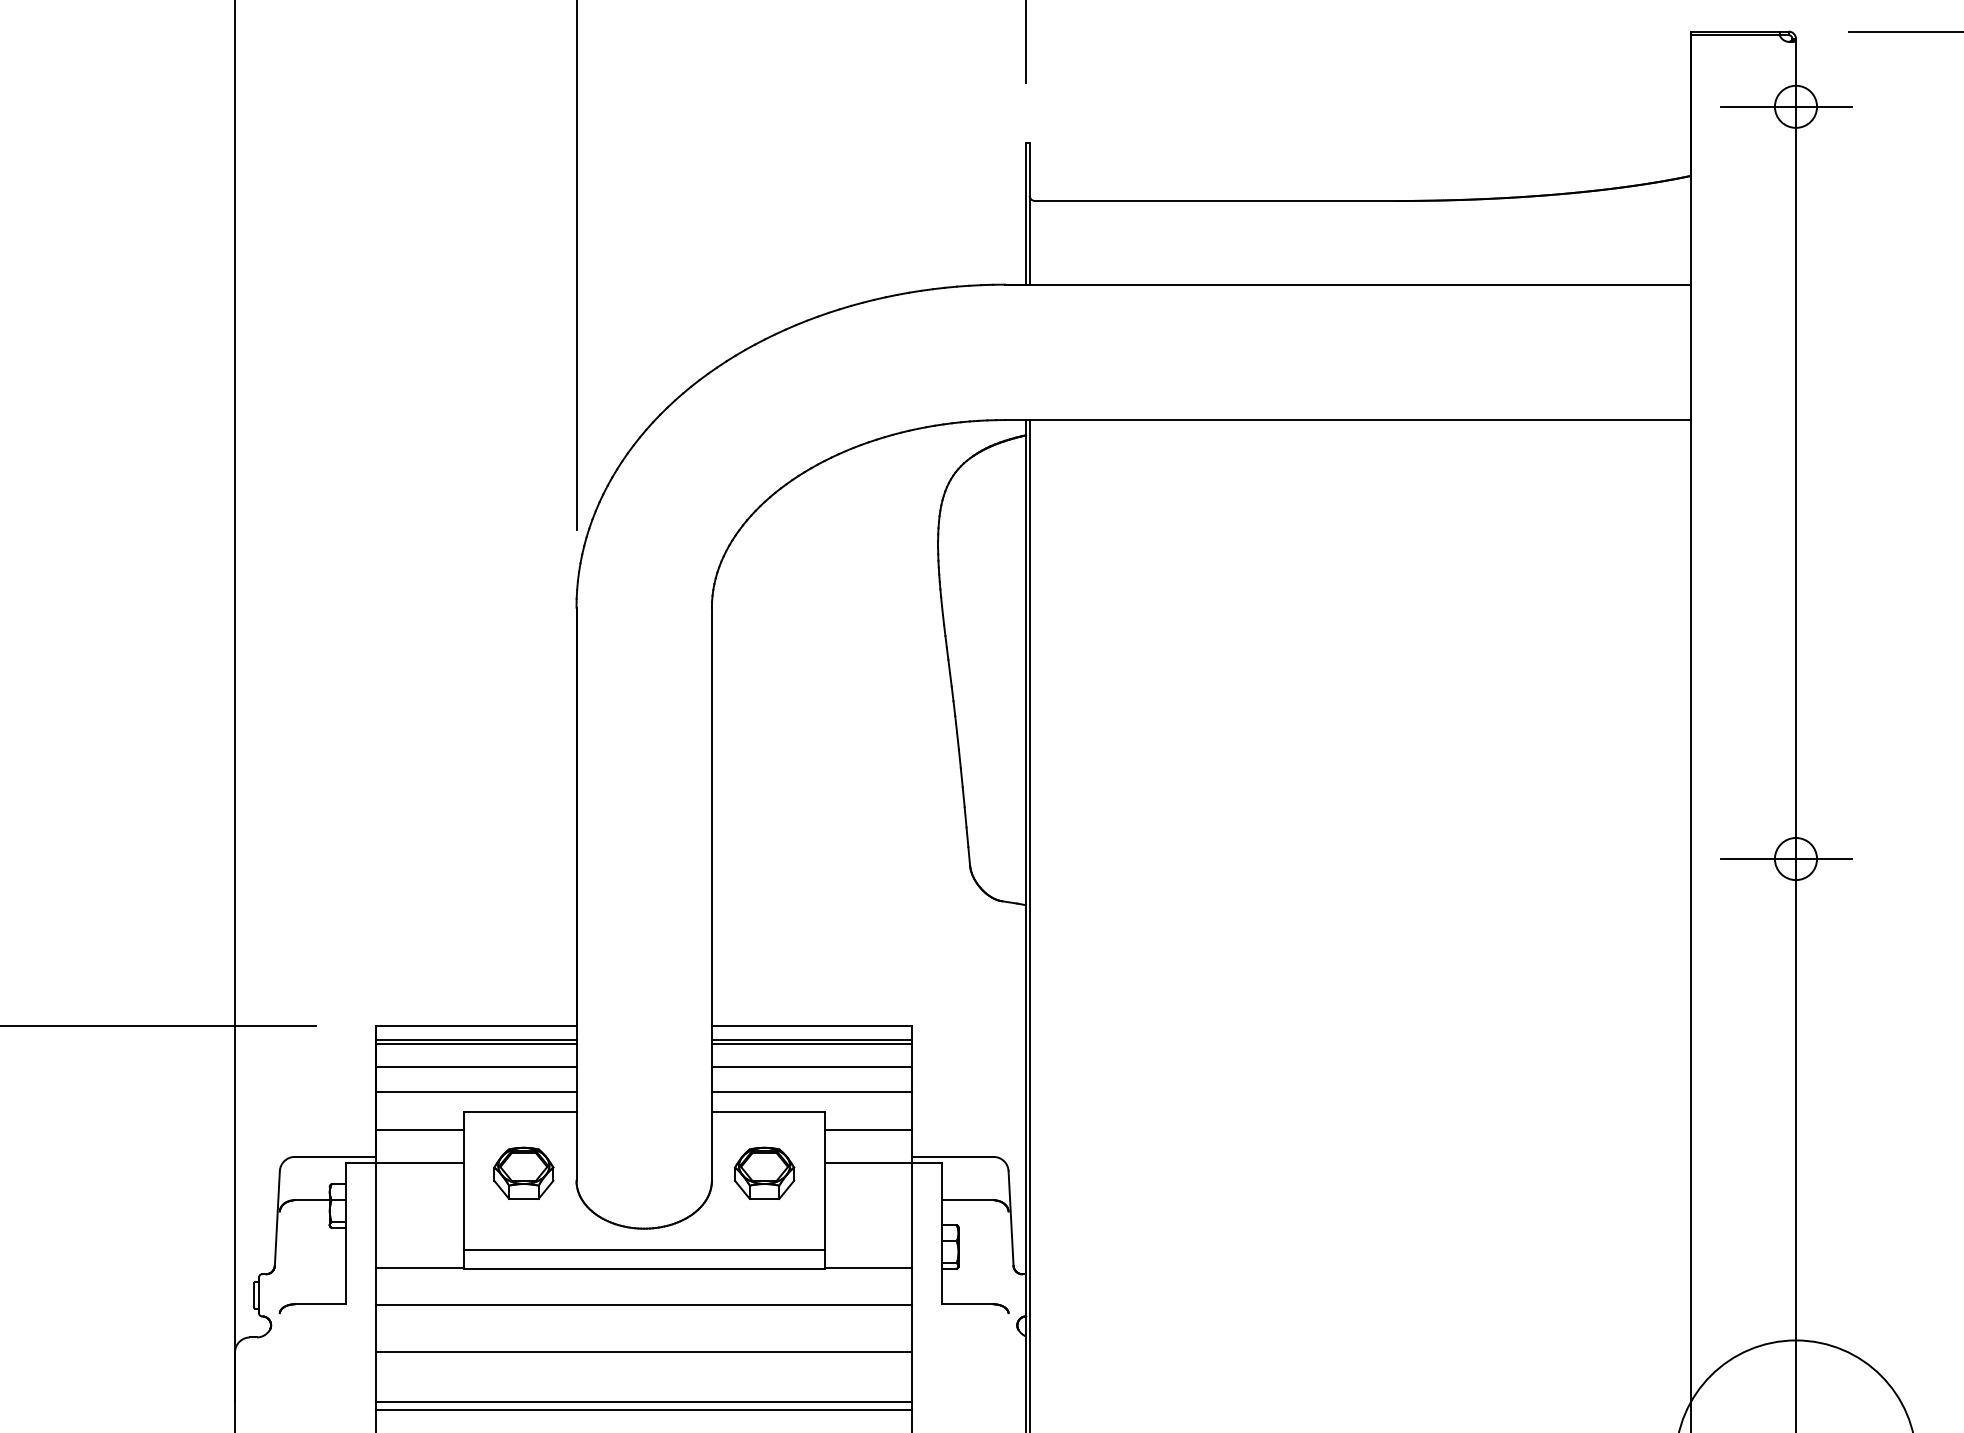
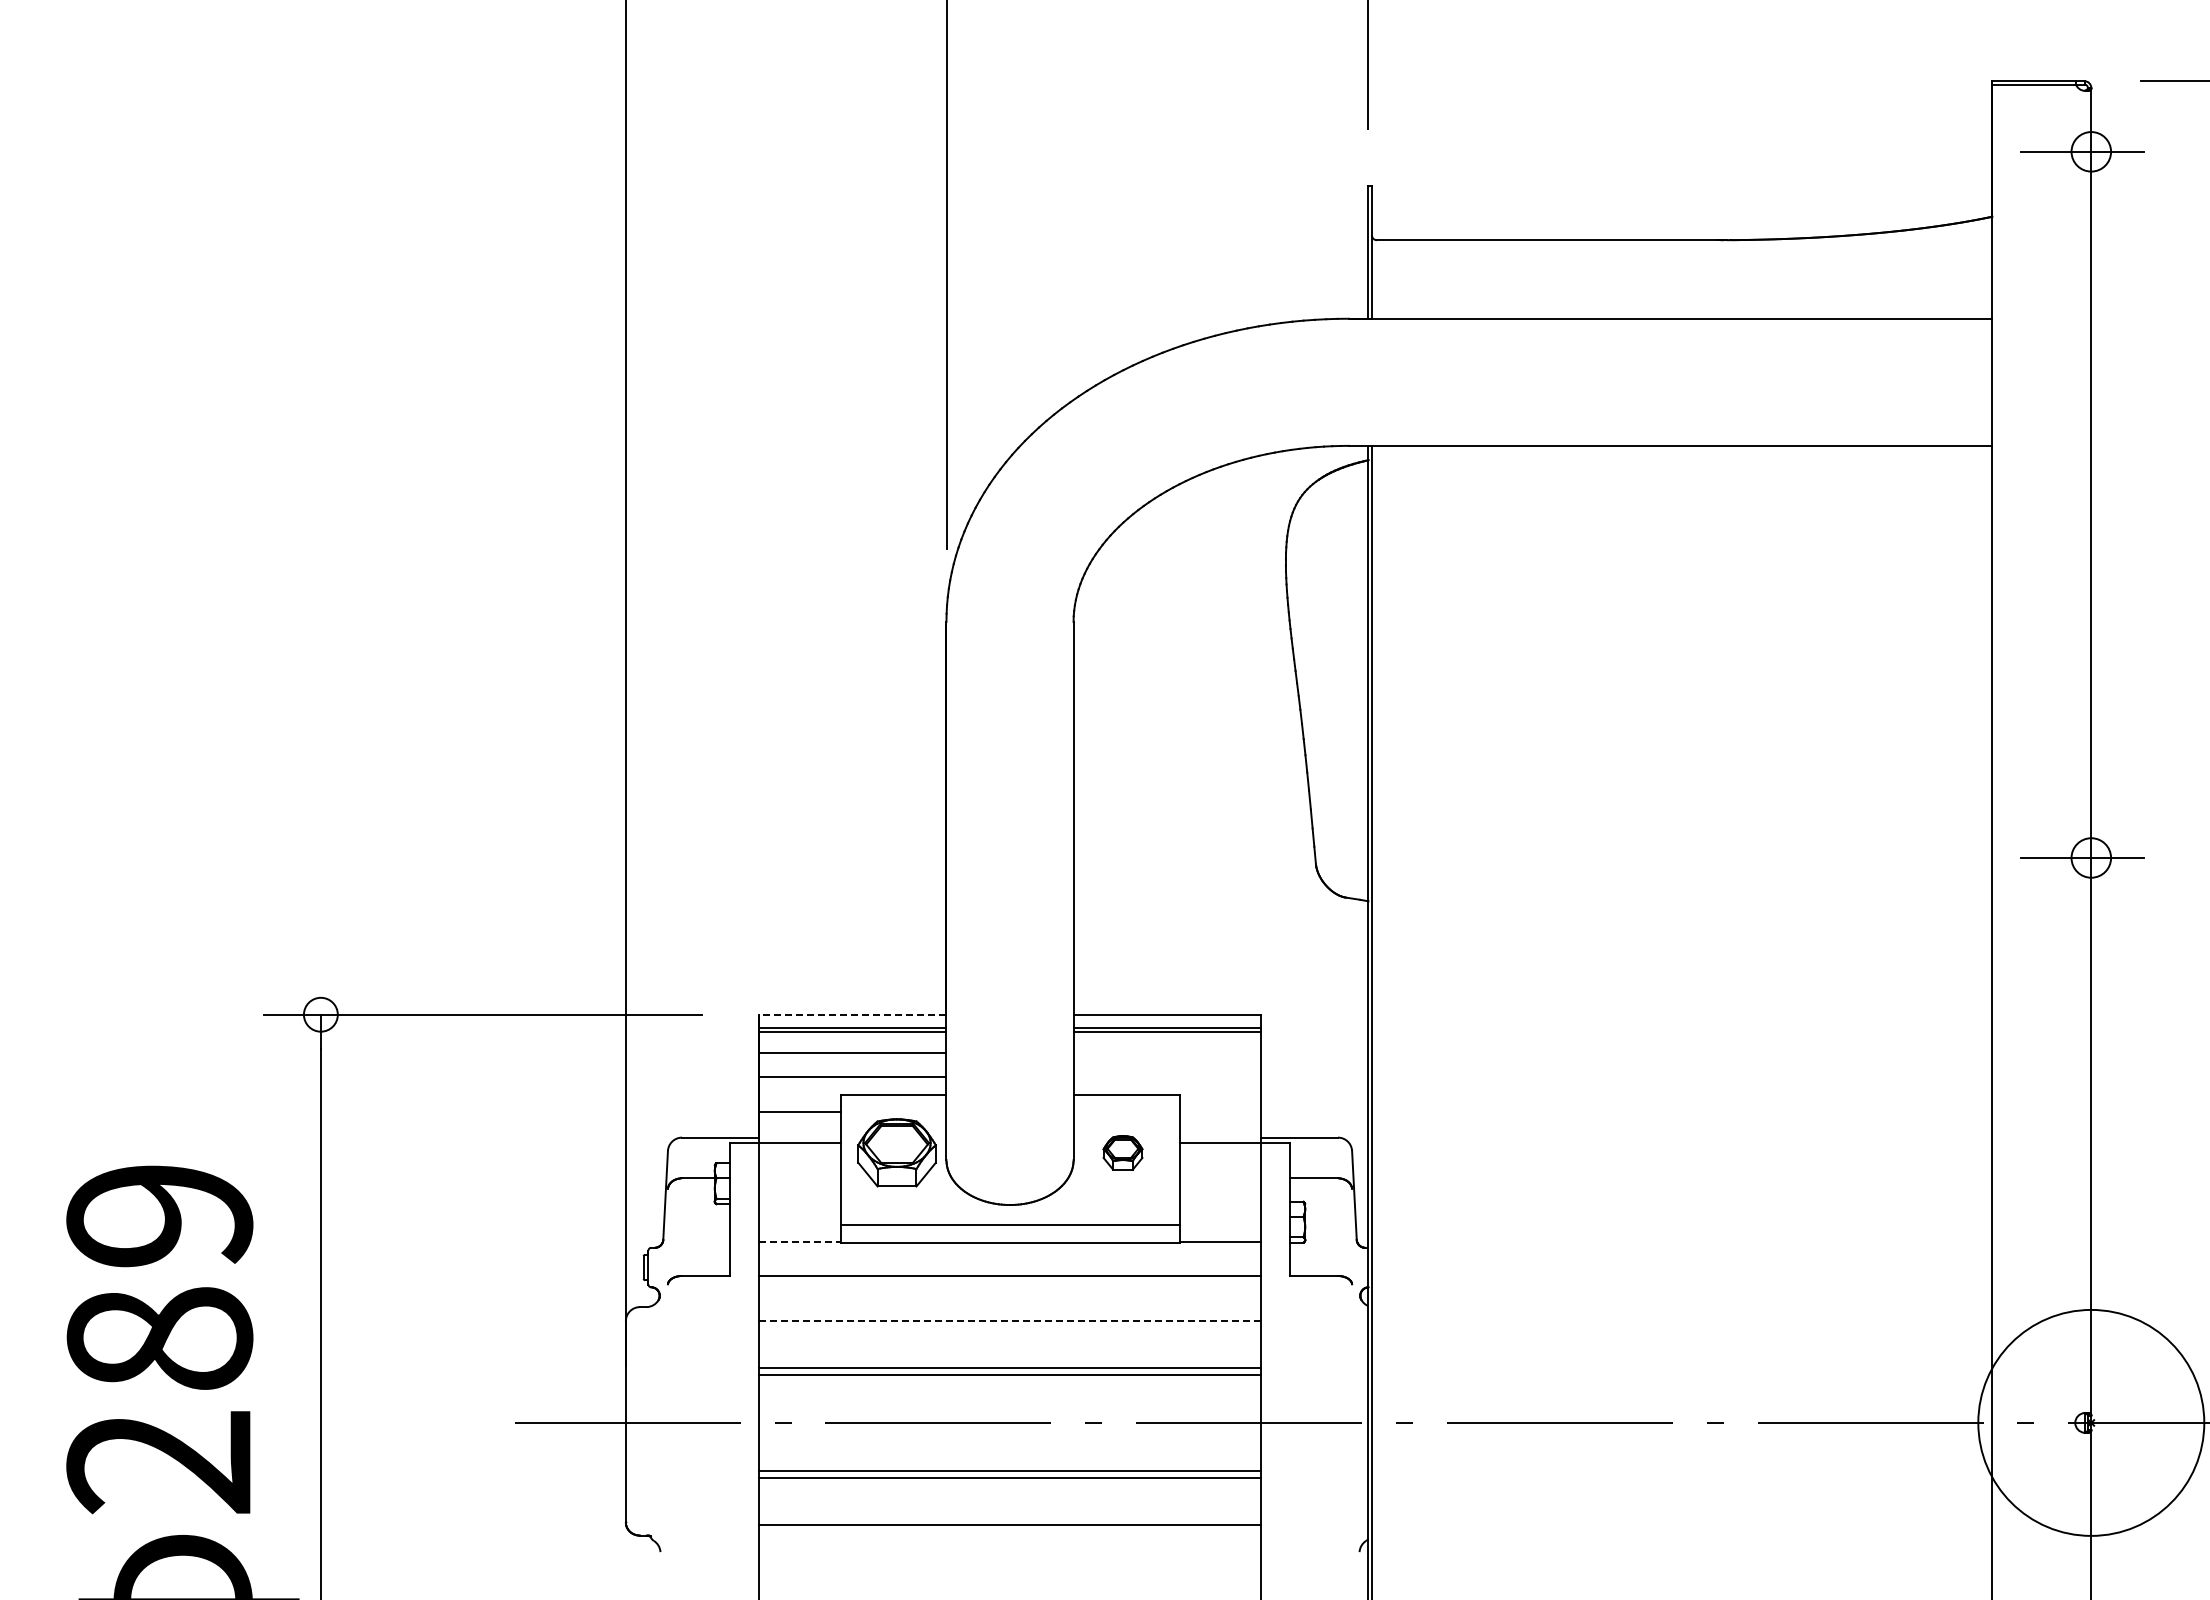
line: (476, 1025) -> (852, 1014), solid -> dashed
line: (811, 1067) -> (1167, 1053), removed
line: (811, 1091) -> (1167, 1076), removed
line: (868, 1130) -> (1220, 1112), removed
part: (764, 1172) -> (1122, 1152), size x0.7
part: (523, 1173) -> (896, 1153), size x1.4
line: (419, 1268) -> (799, 1242), solid -> dashed
line: (644, 1352) -> (1010, 1321), solid -> dashed

